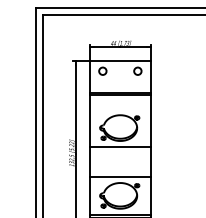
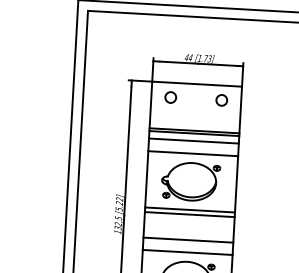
line: (120, 100) -> (194, 141), added
line: (120, 108) -> (193, 153), added
line: (120, 150) -> (190, 214), added
line: (120, 168) -> (188, 240), added

